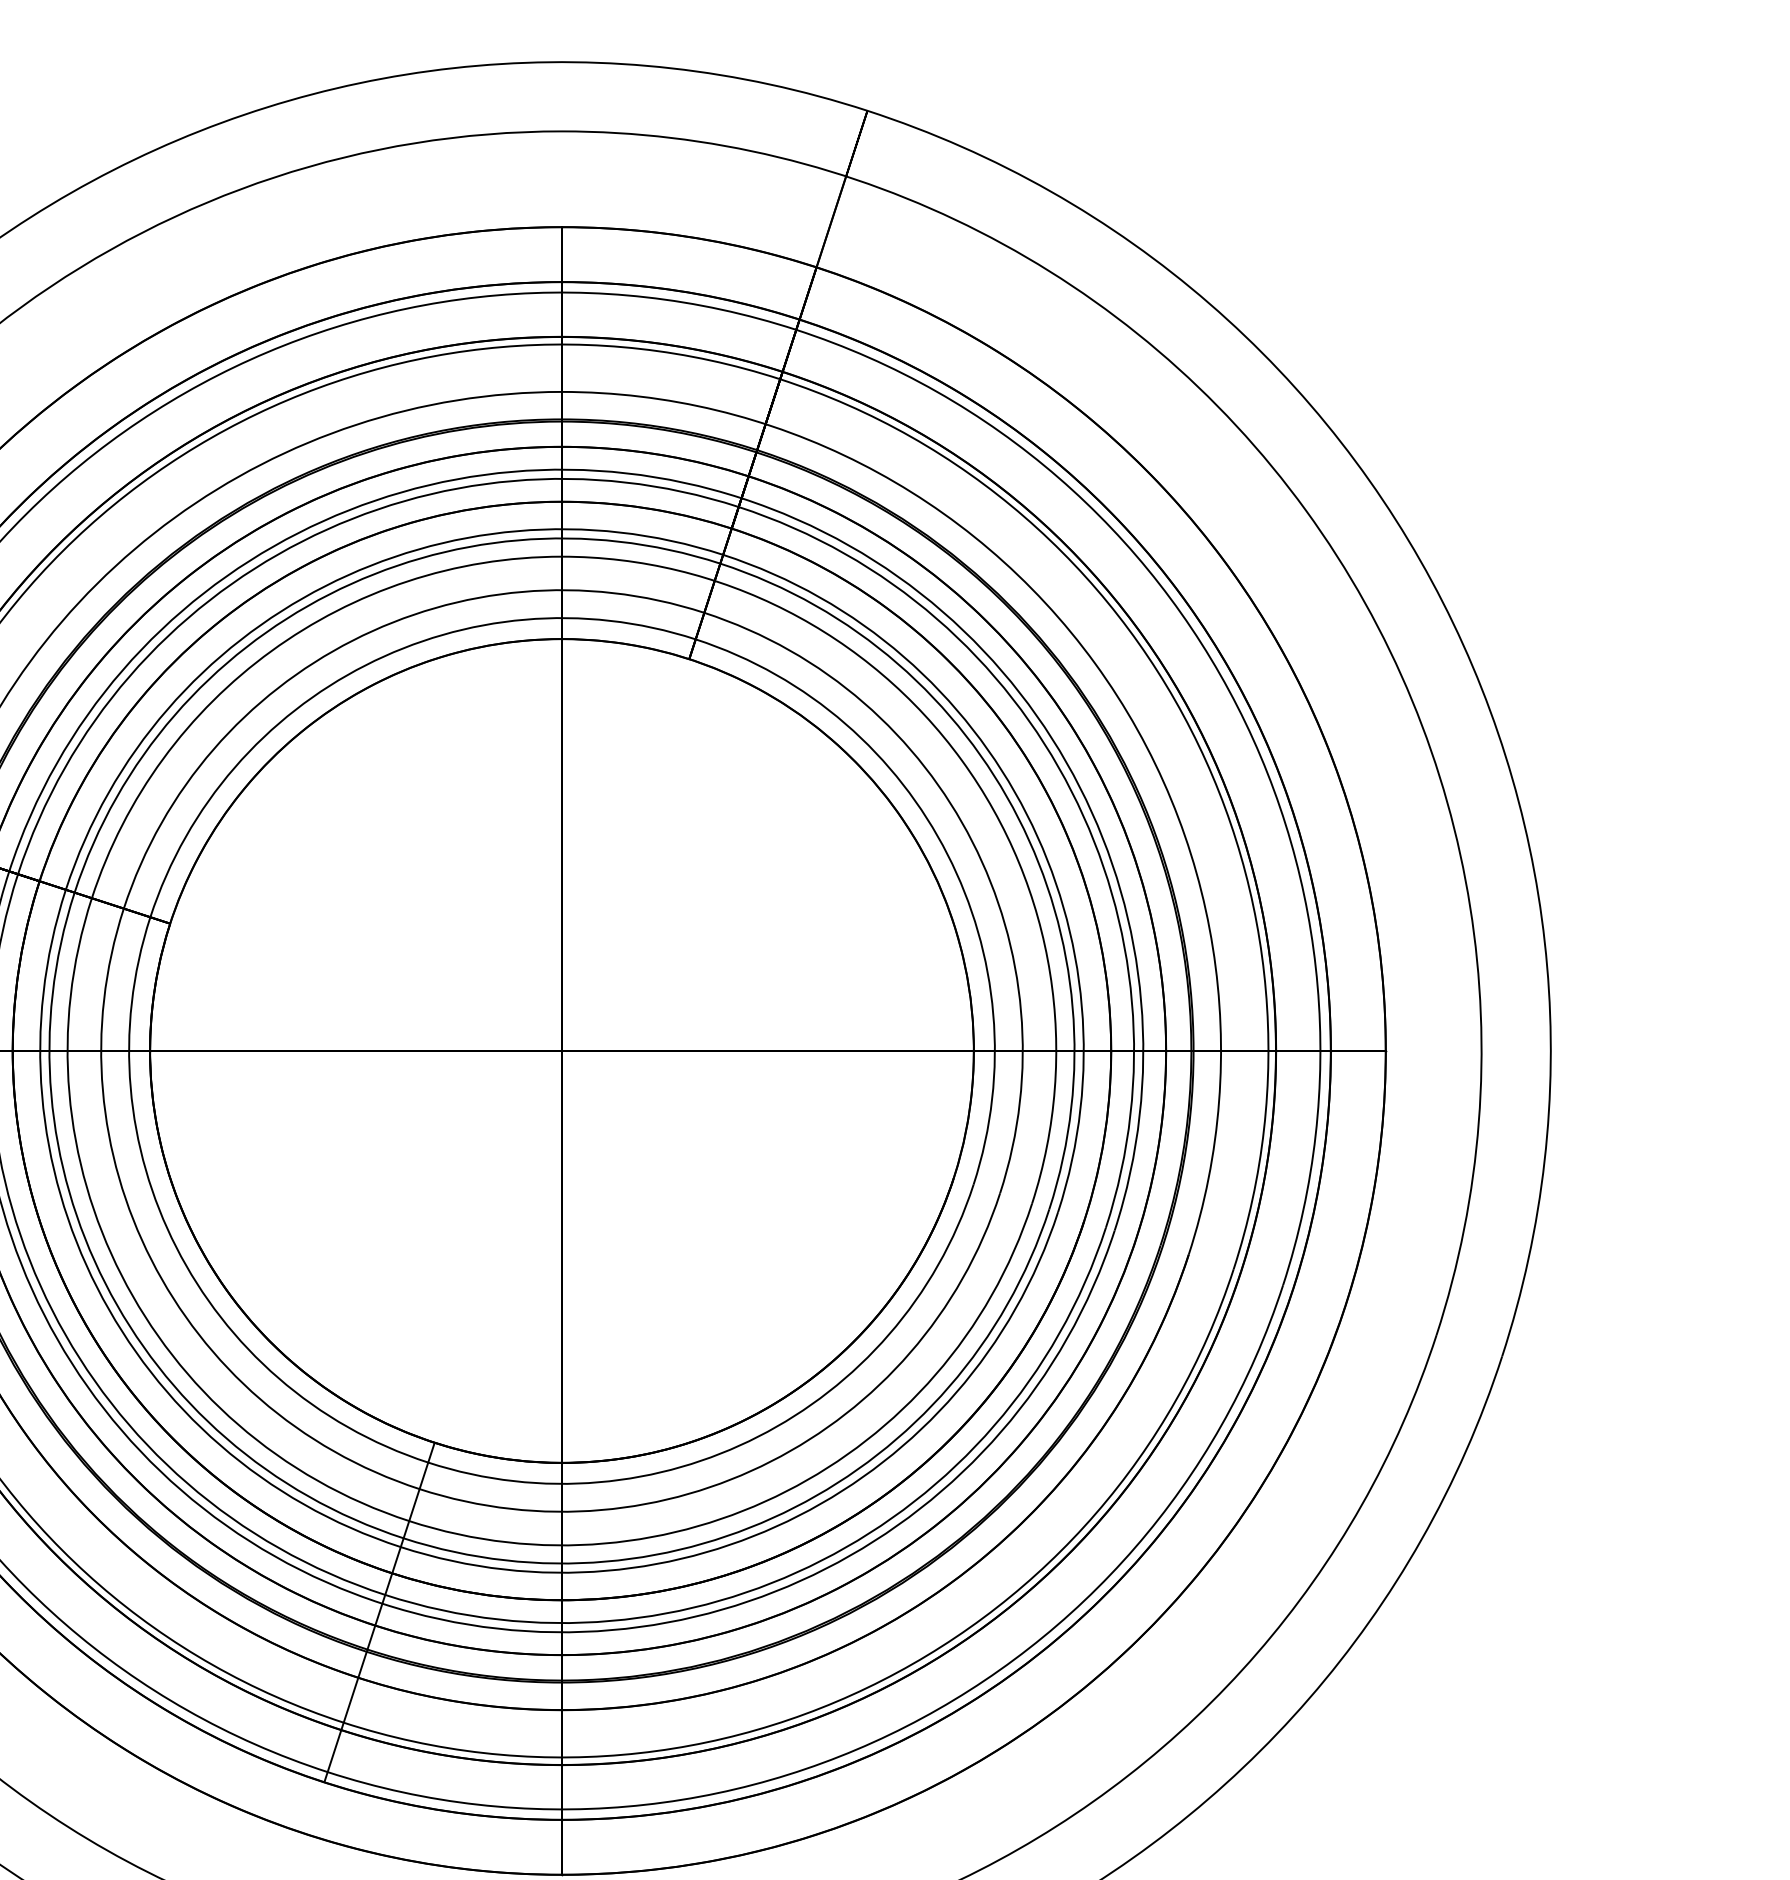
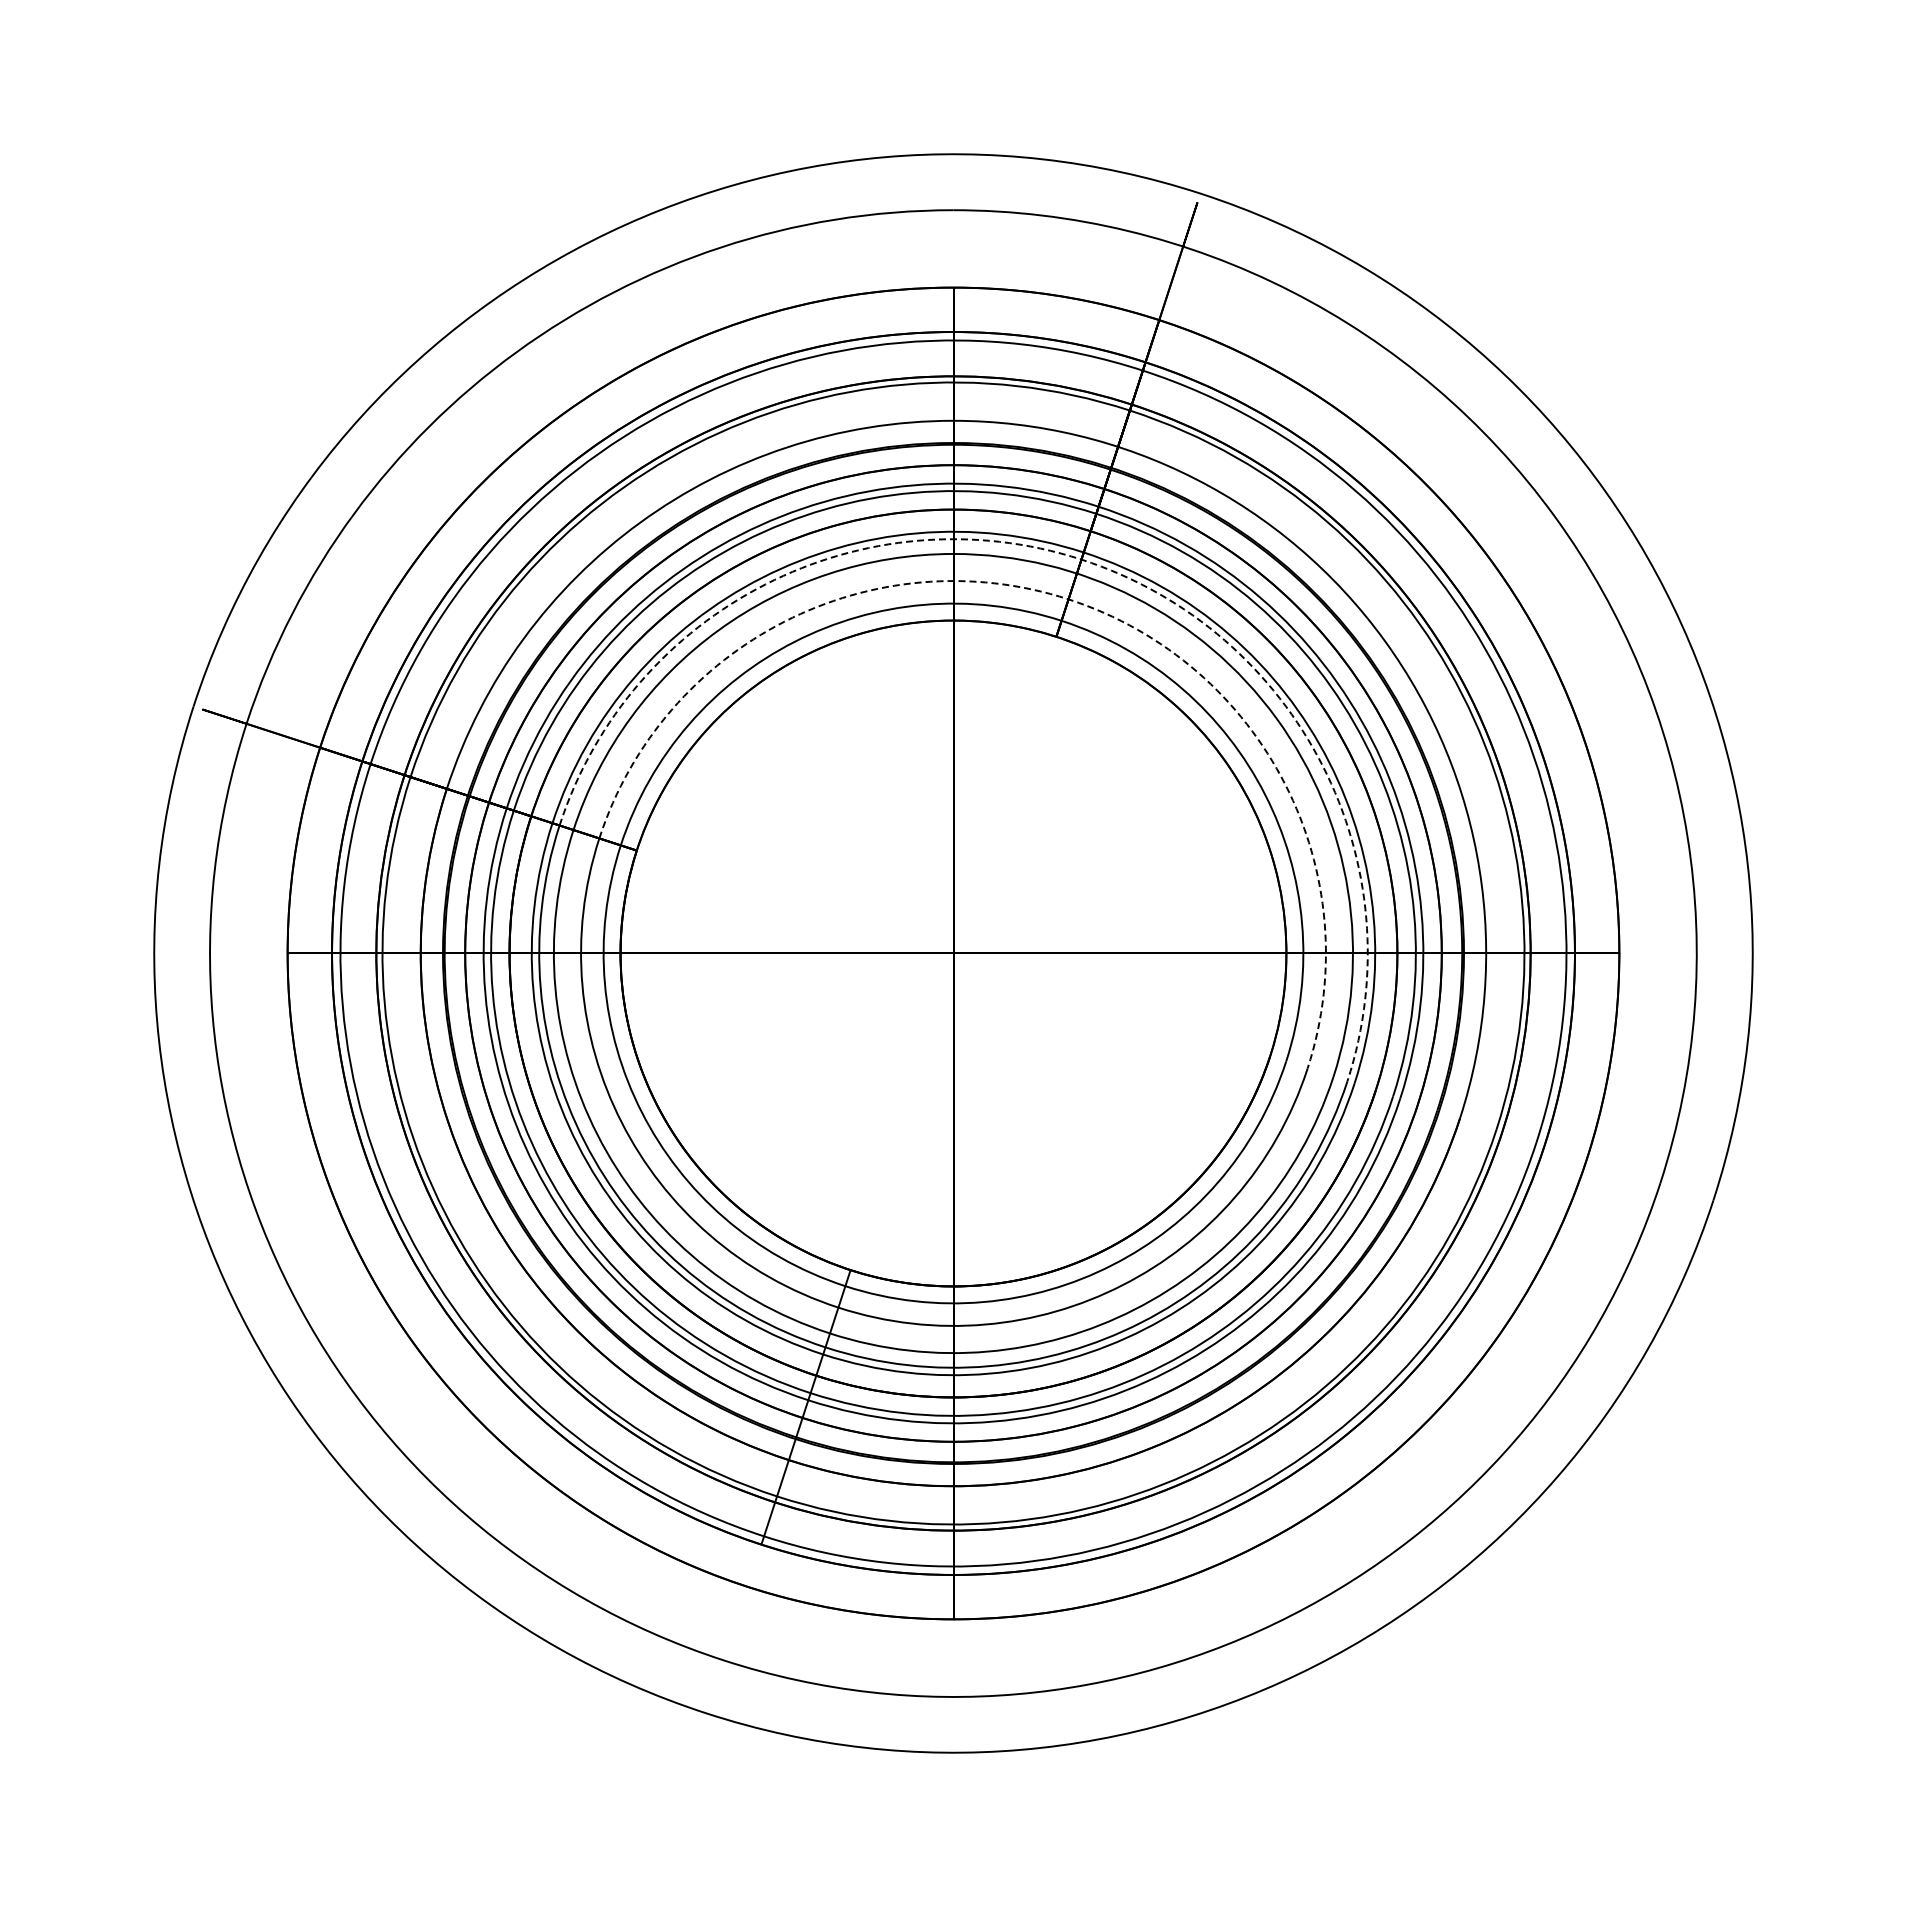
arc: (720, 563) -> (1081, 559), solid -> dashed
arc: (704, 613) -> (1068, 599), solid -> dashed

